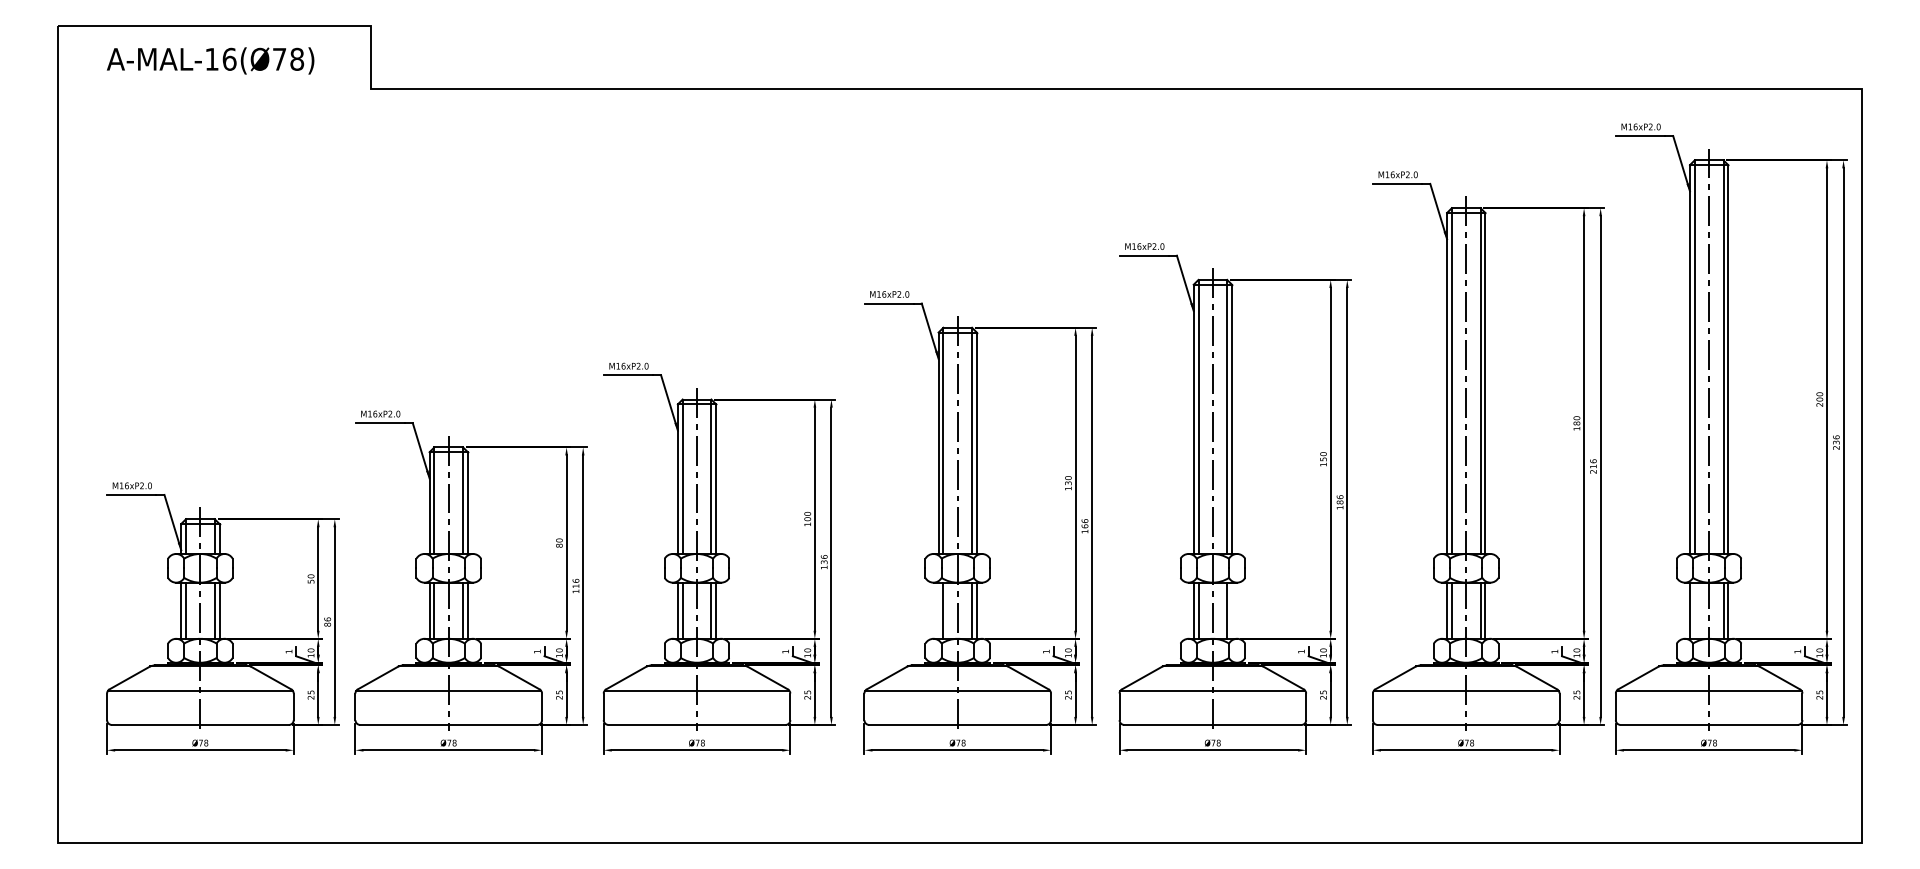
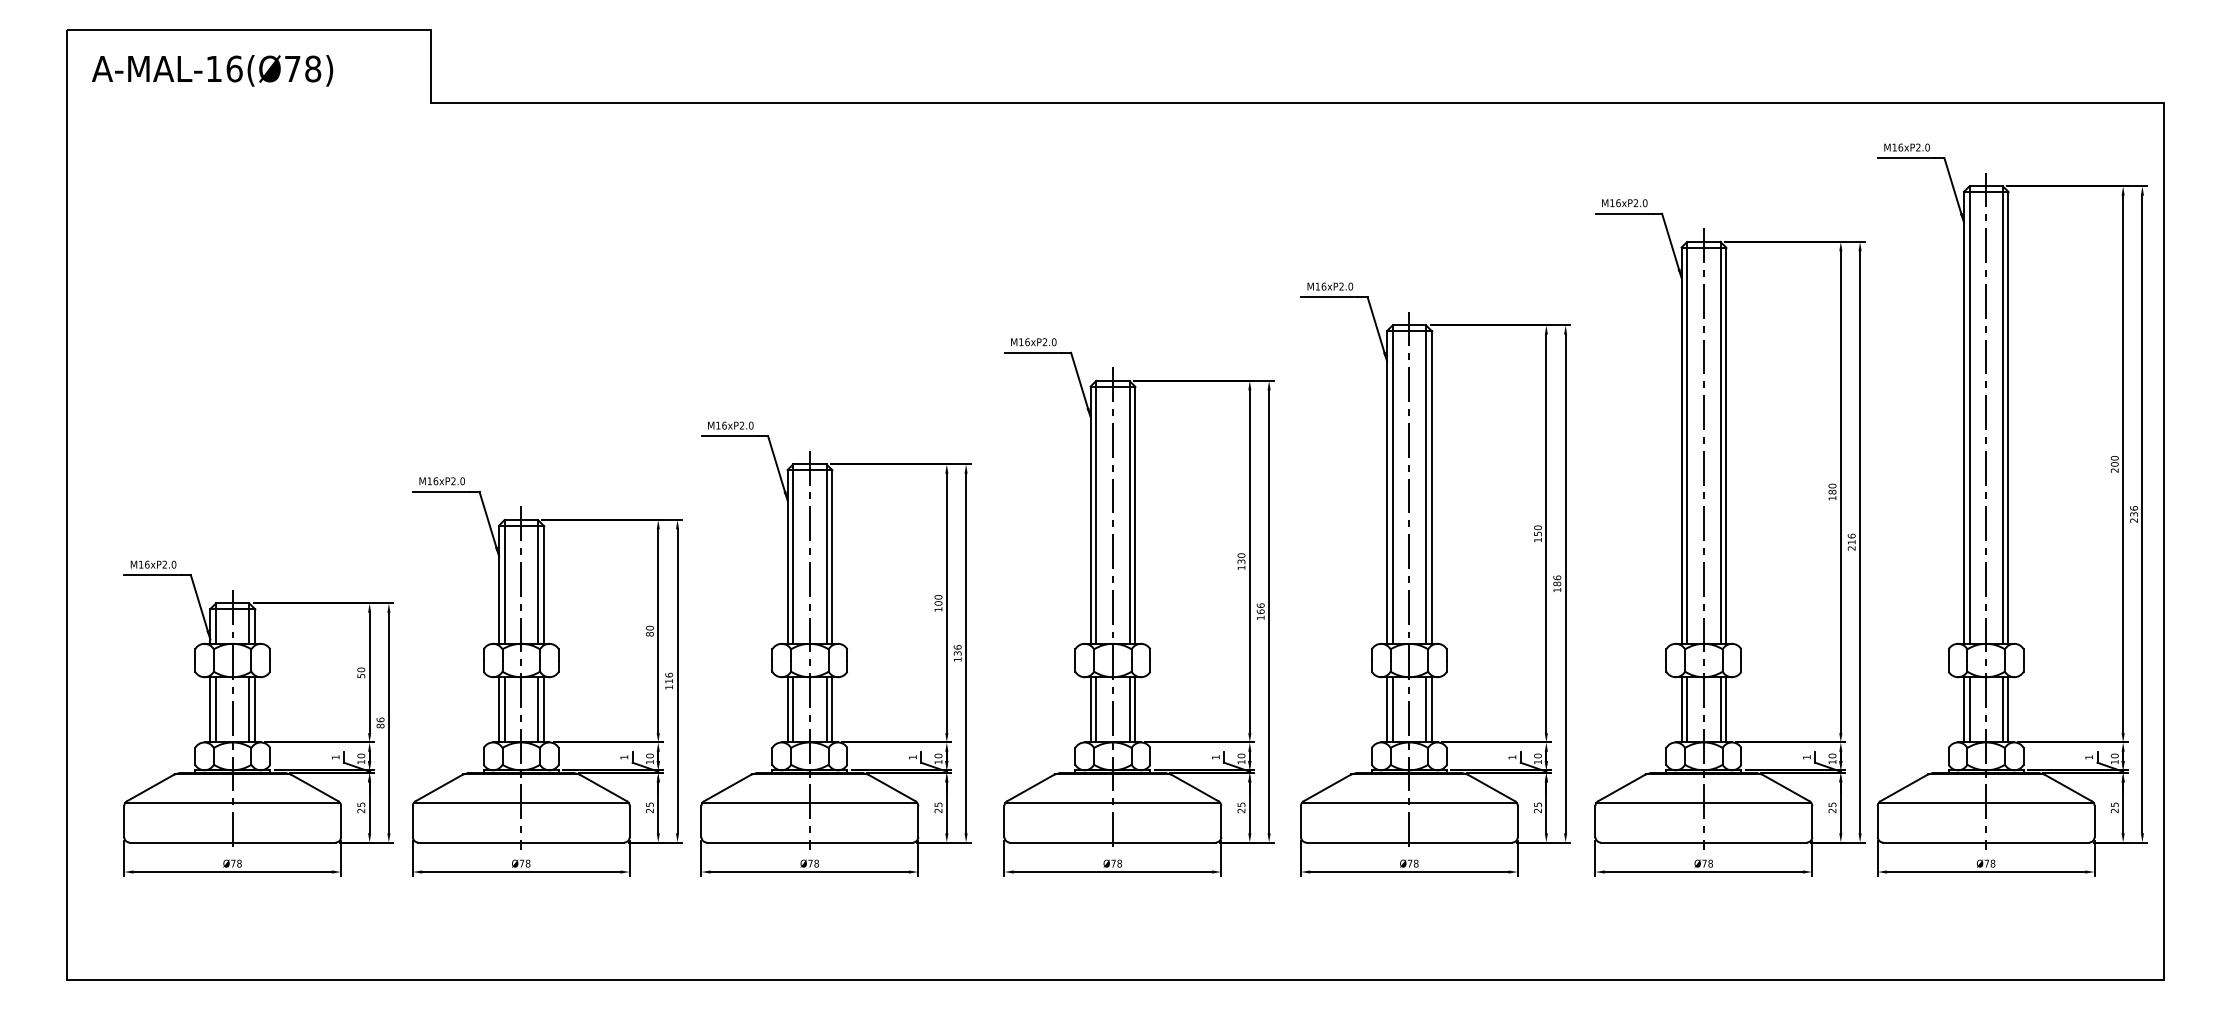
text: (210, 60) -> (212, 70), moved
line: (938, 610) -> (1090, 709), added
line: (1231, 610) -> (1431, 709), added
line: (1694, 610) -> (1969, 709), added

